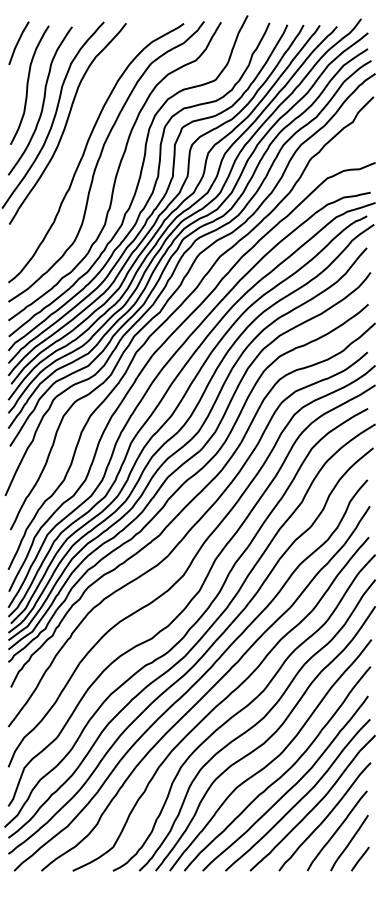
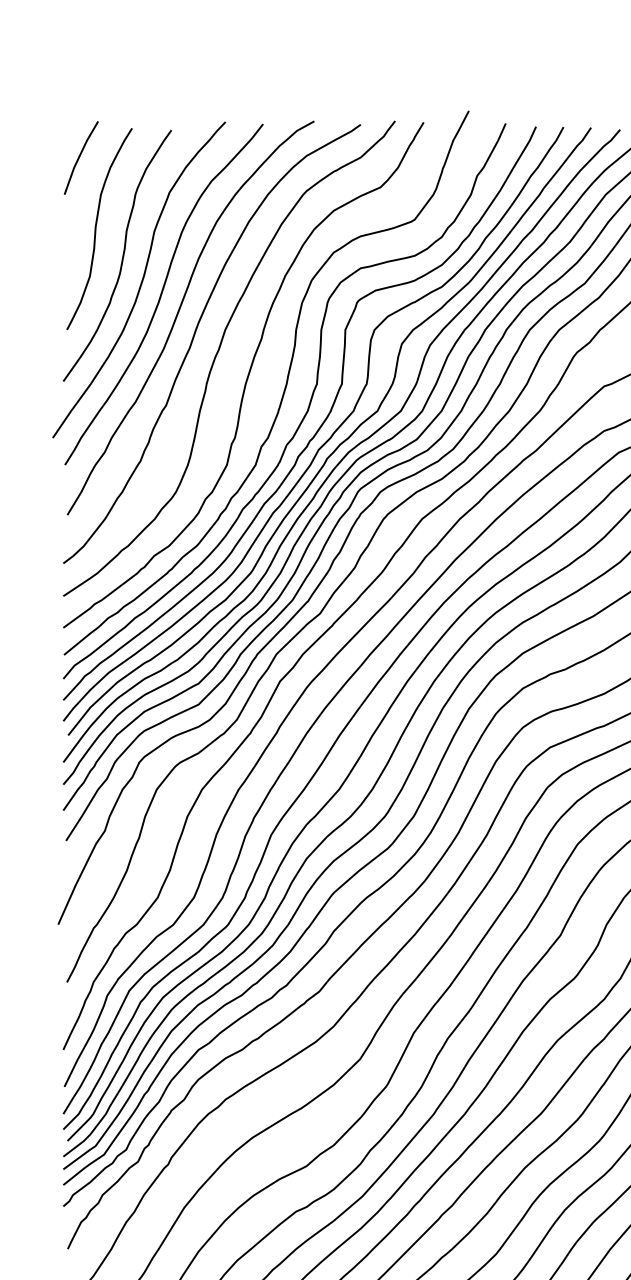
curve: (77, 134) -> (180, 312), added

